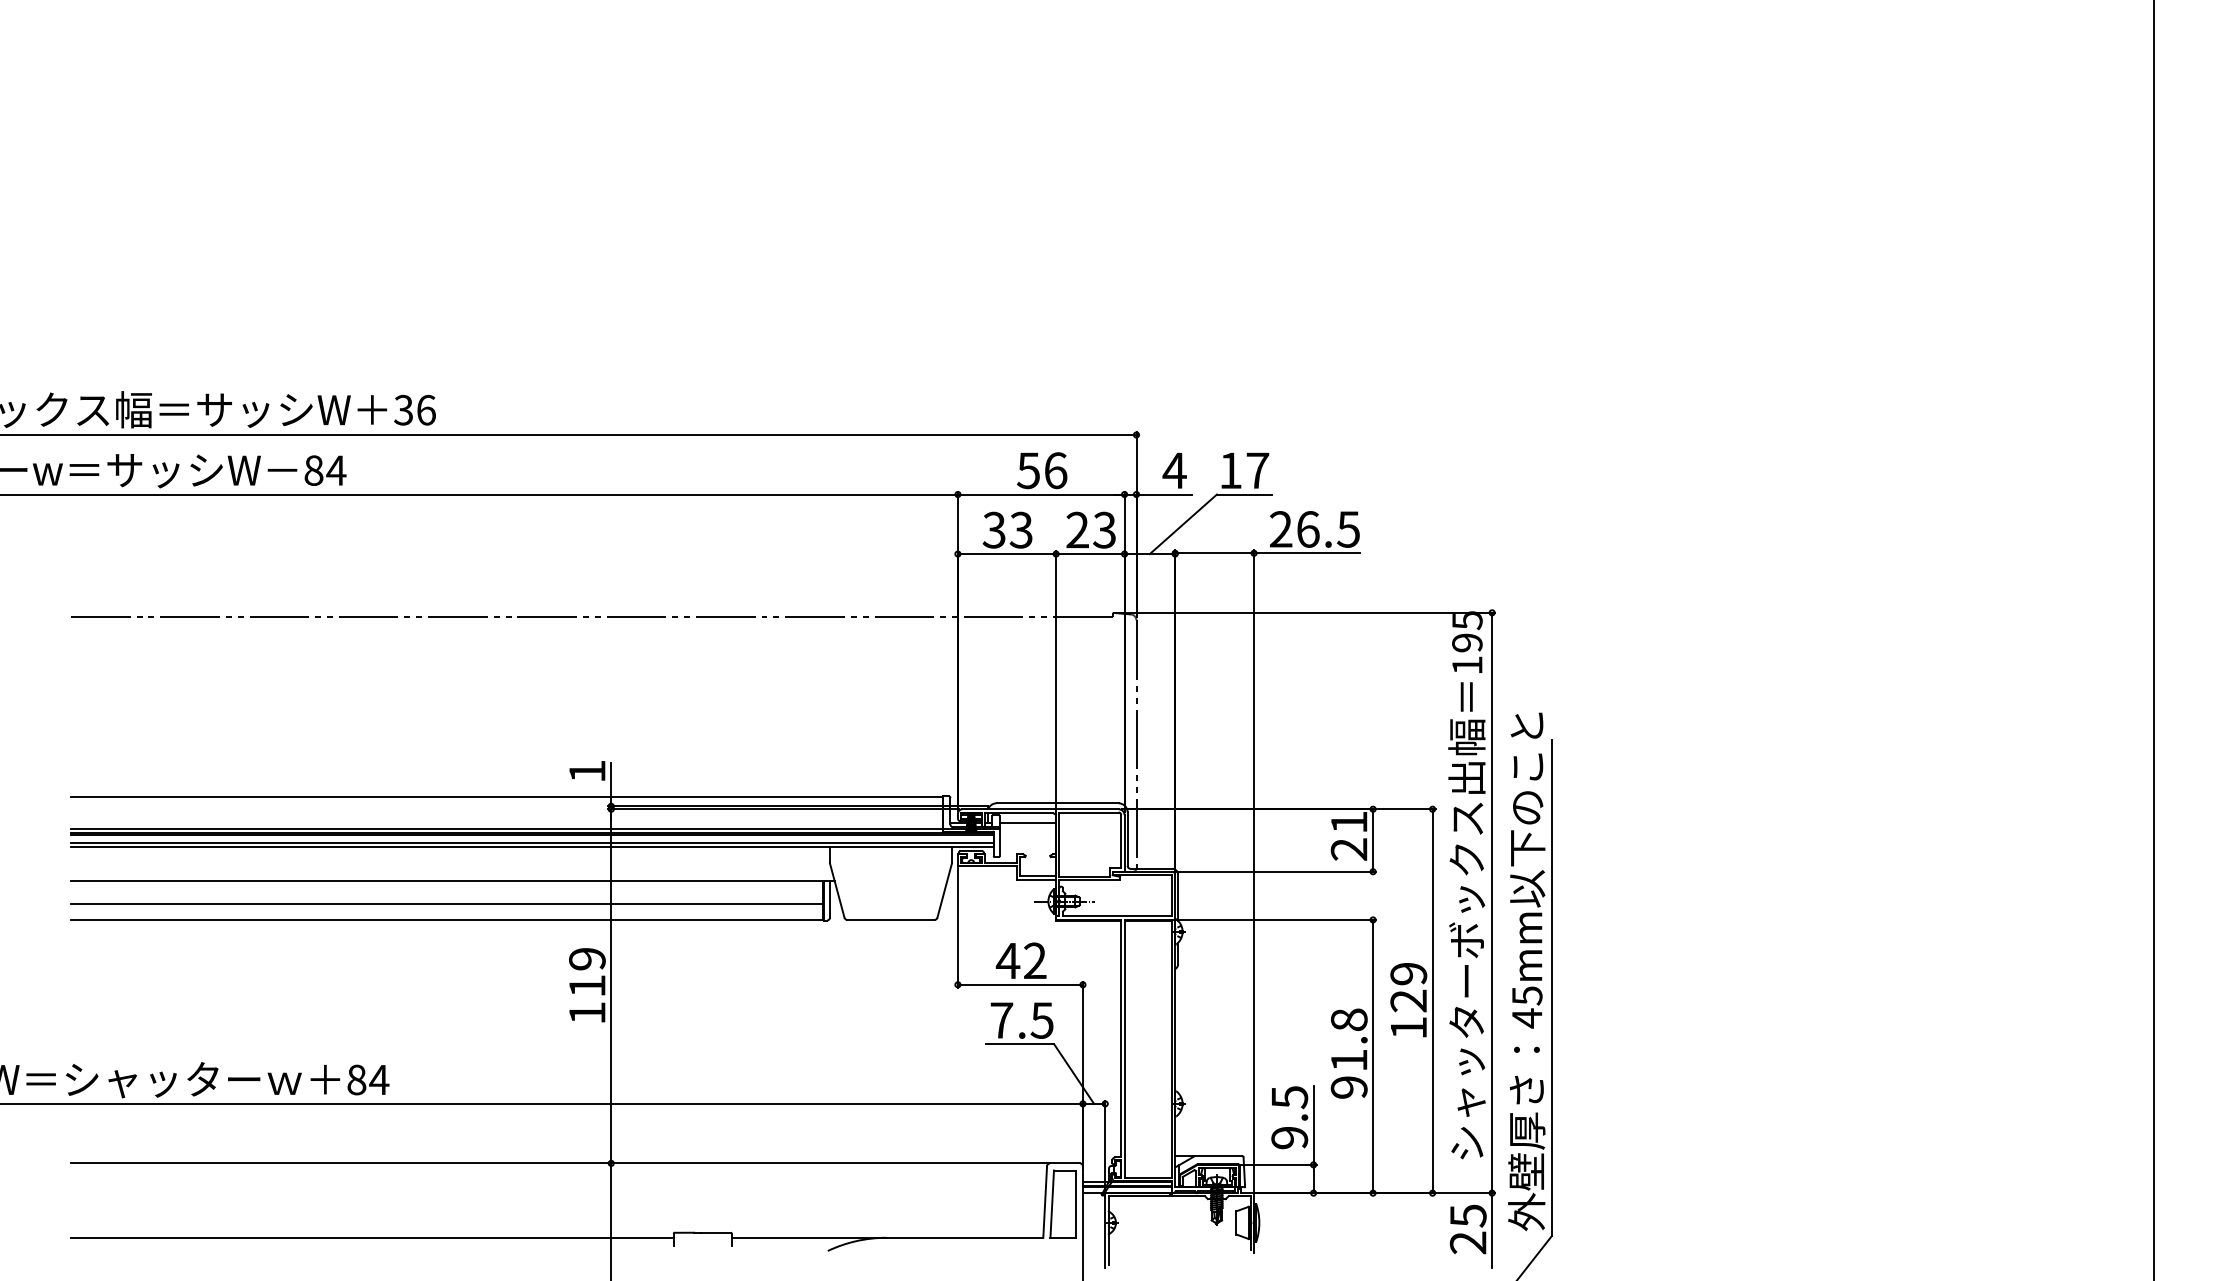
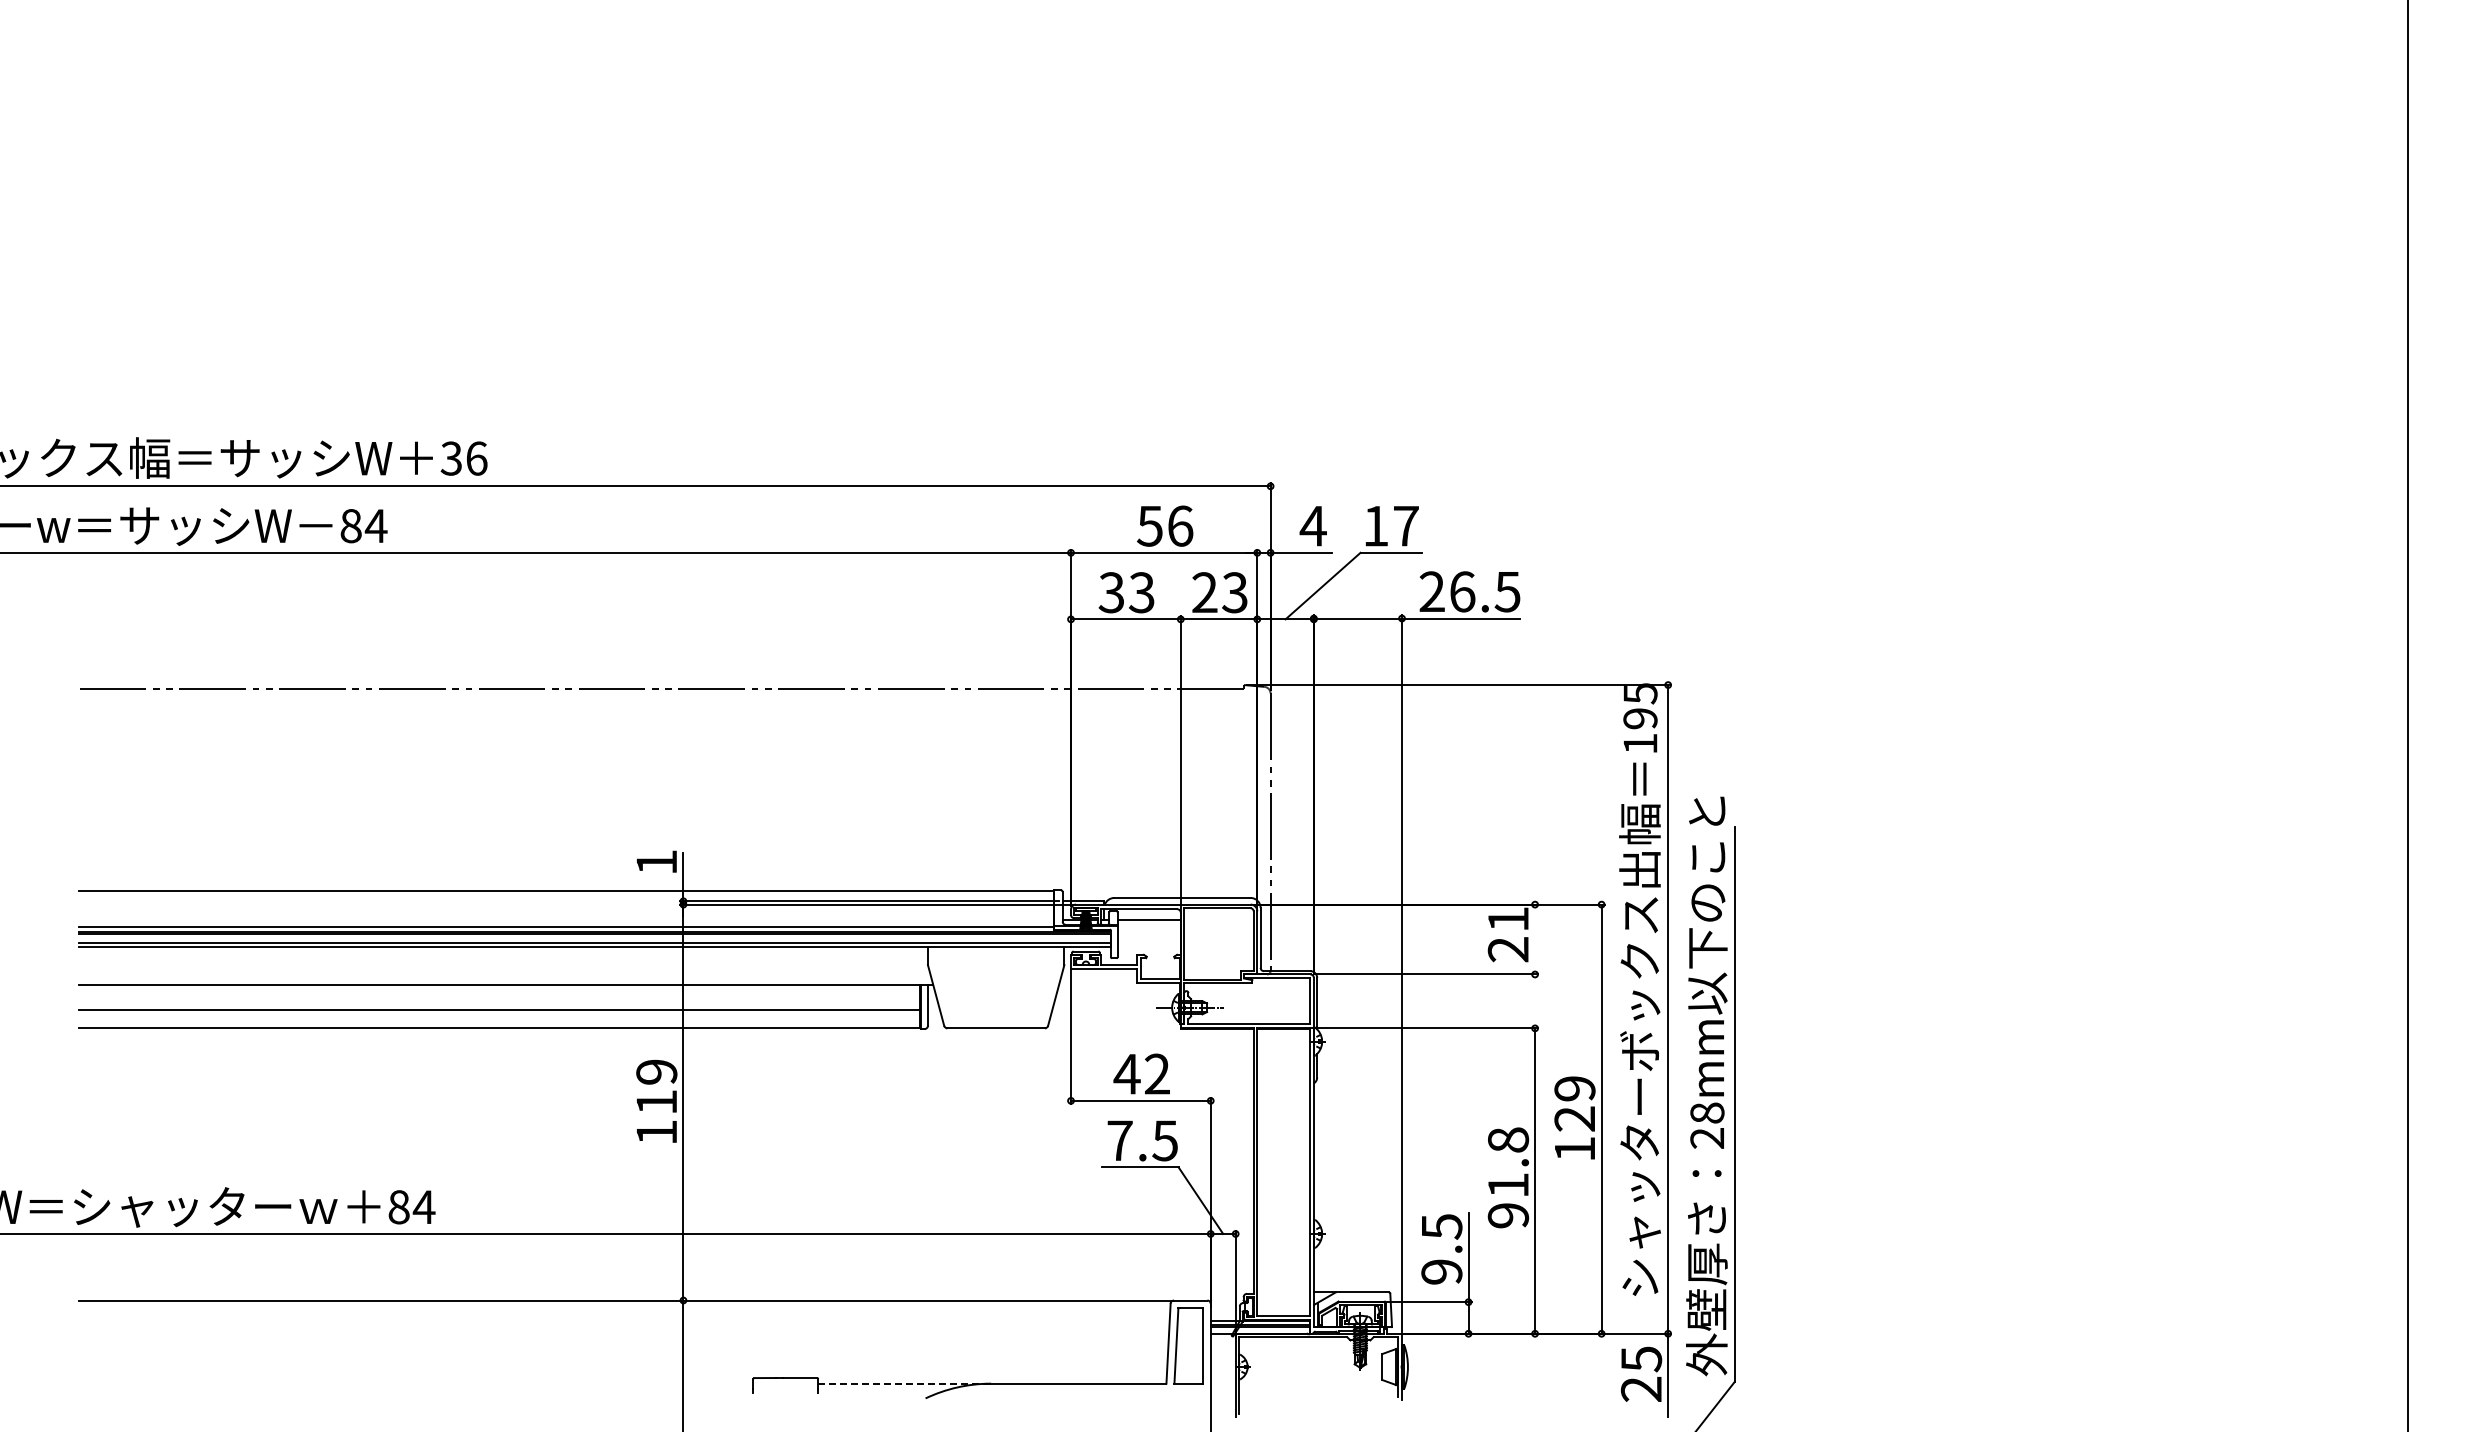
line: (1373, 840) -> (1535, 939), removed
text: (1527, 1006) -> (1707, 1125), 45mm -> 28mm
line: (372, 1237) -> (416, 1383), removed
line: (809, 1237) -> (905, 1383), solid -> dashed

